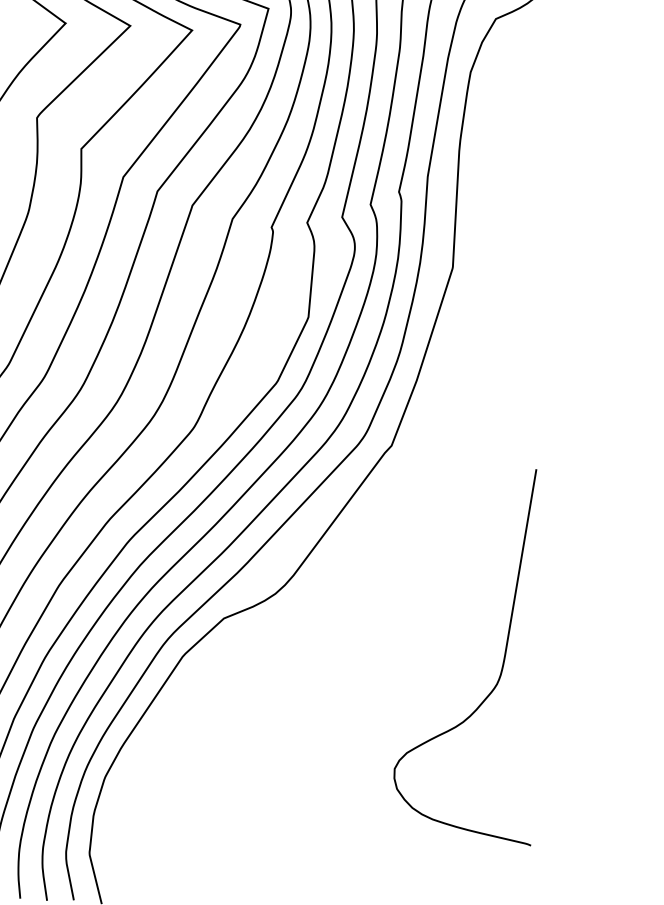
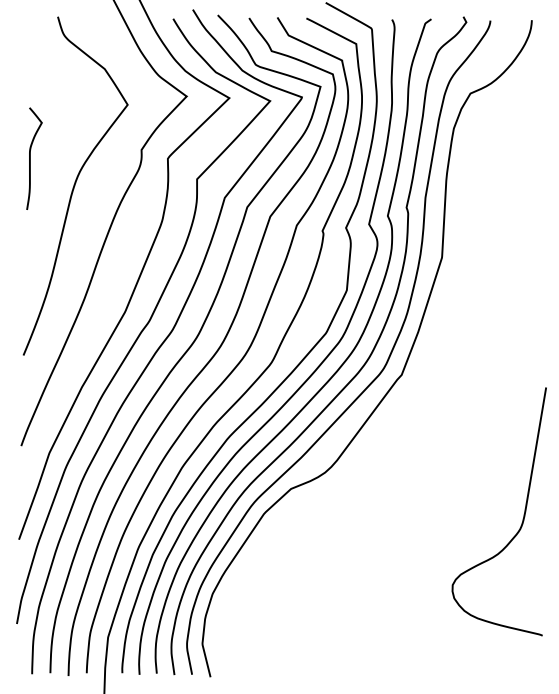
curve: (502, 661) -> (523, 514), moved

